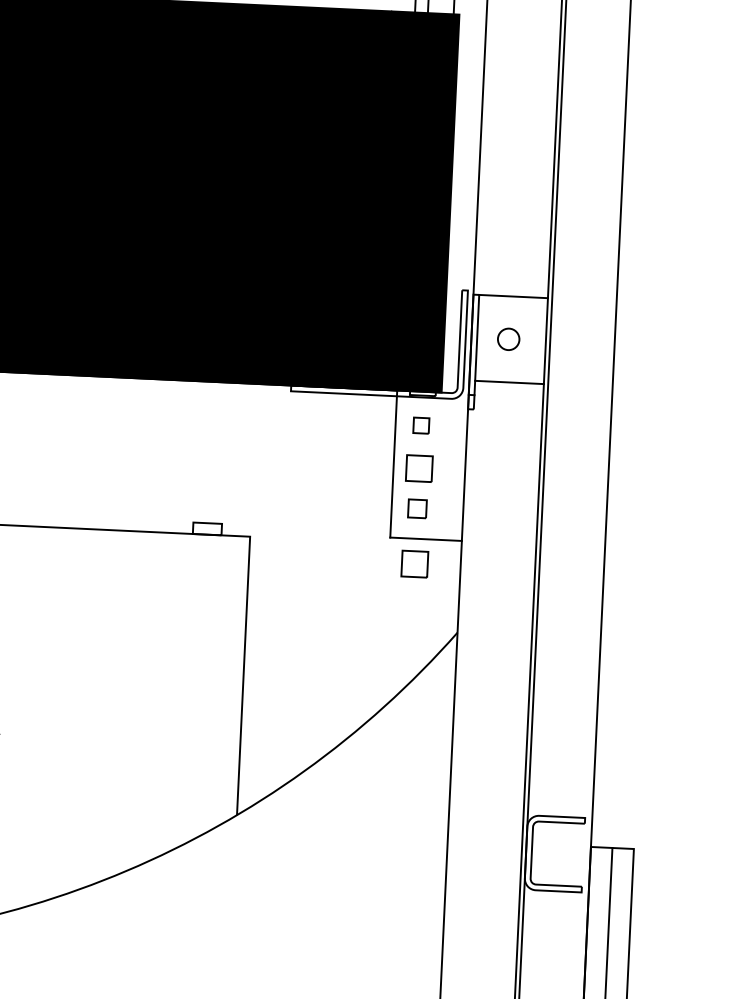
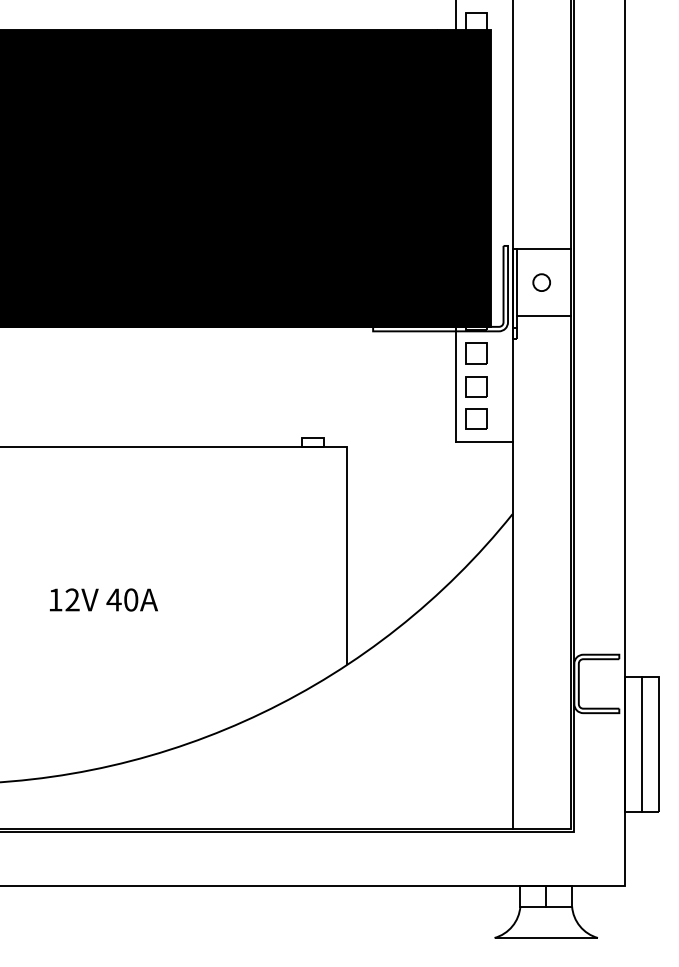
part: (421, 425) -> (476, 353), size x1.67
part: (417, 508) -> (476, 418), size x1.43
part: (414, 563) -> (476, 461), removed

